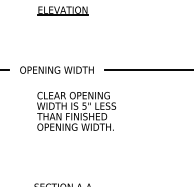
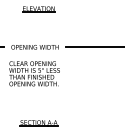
text: (76, 110) -> (34, 73), moved

